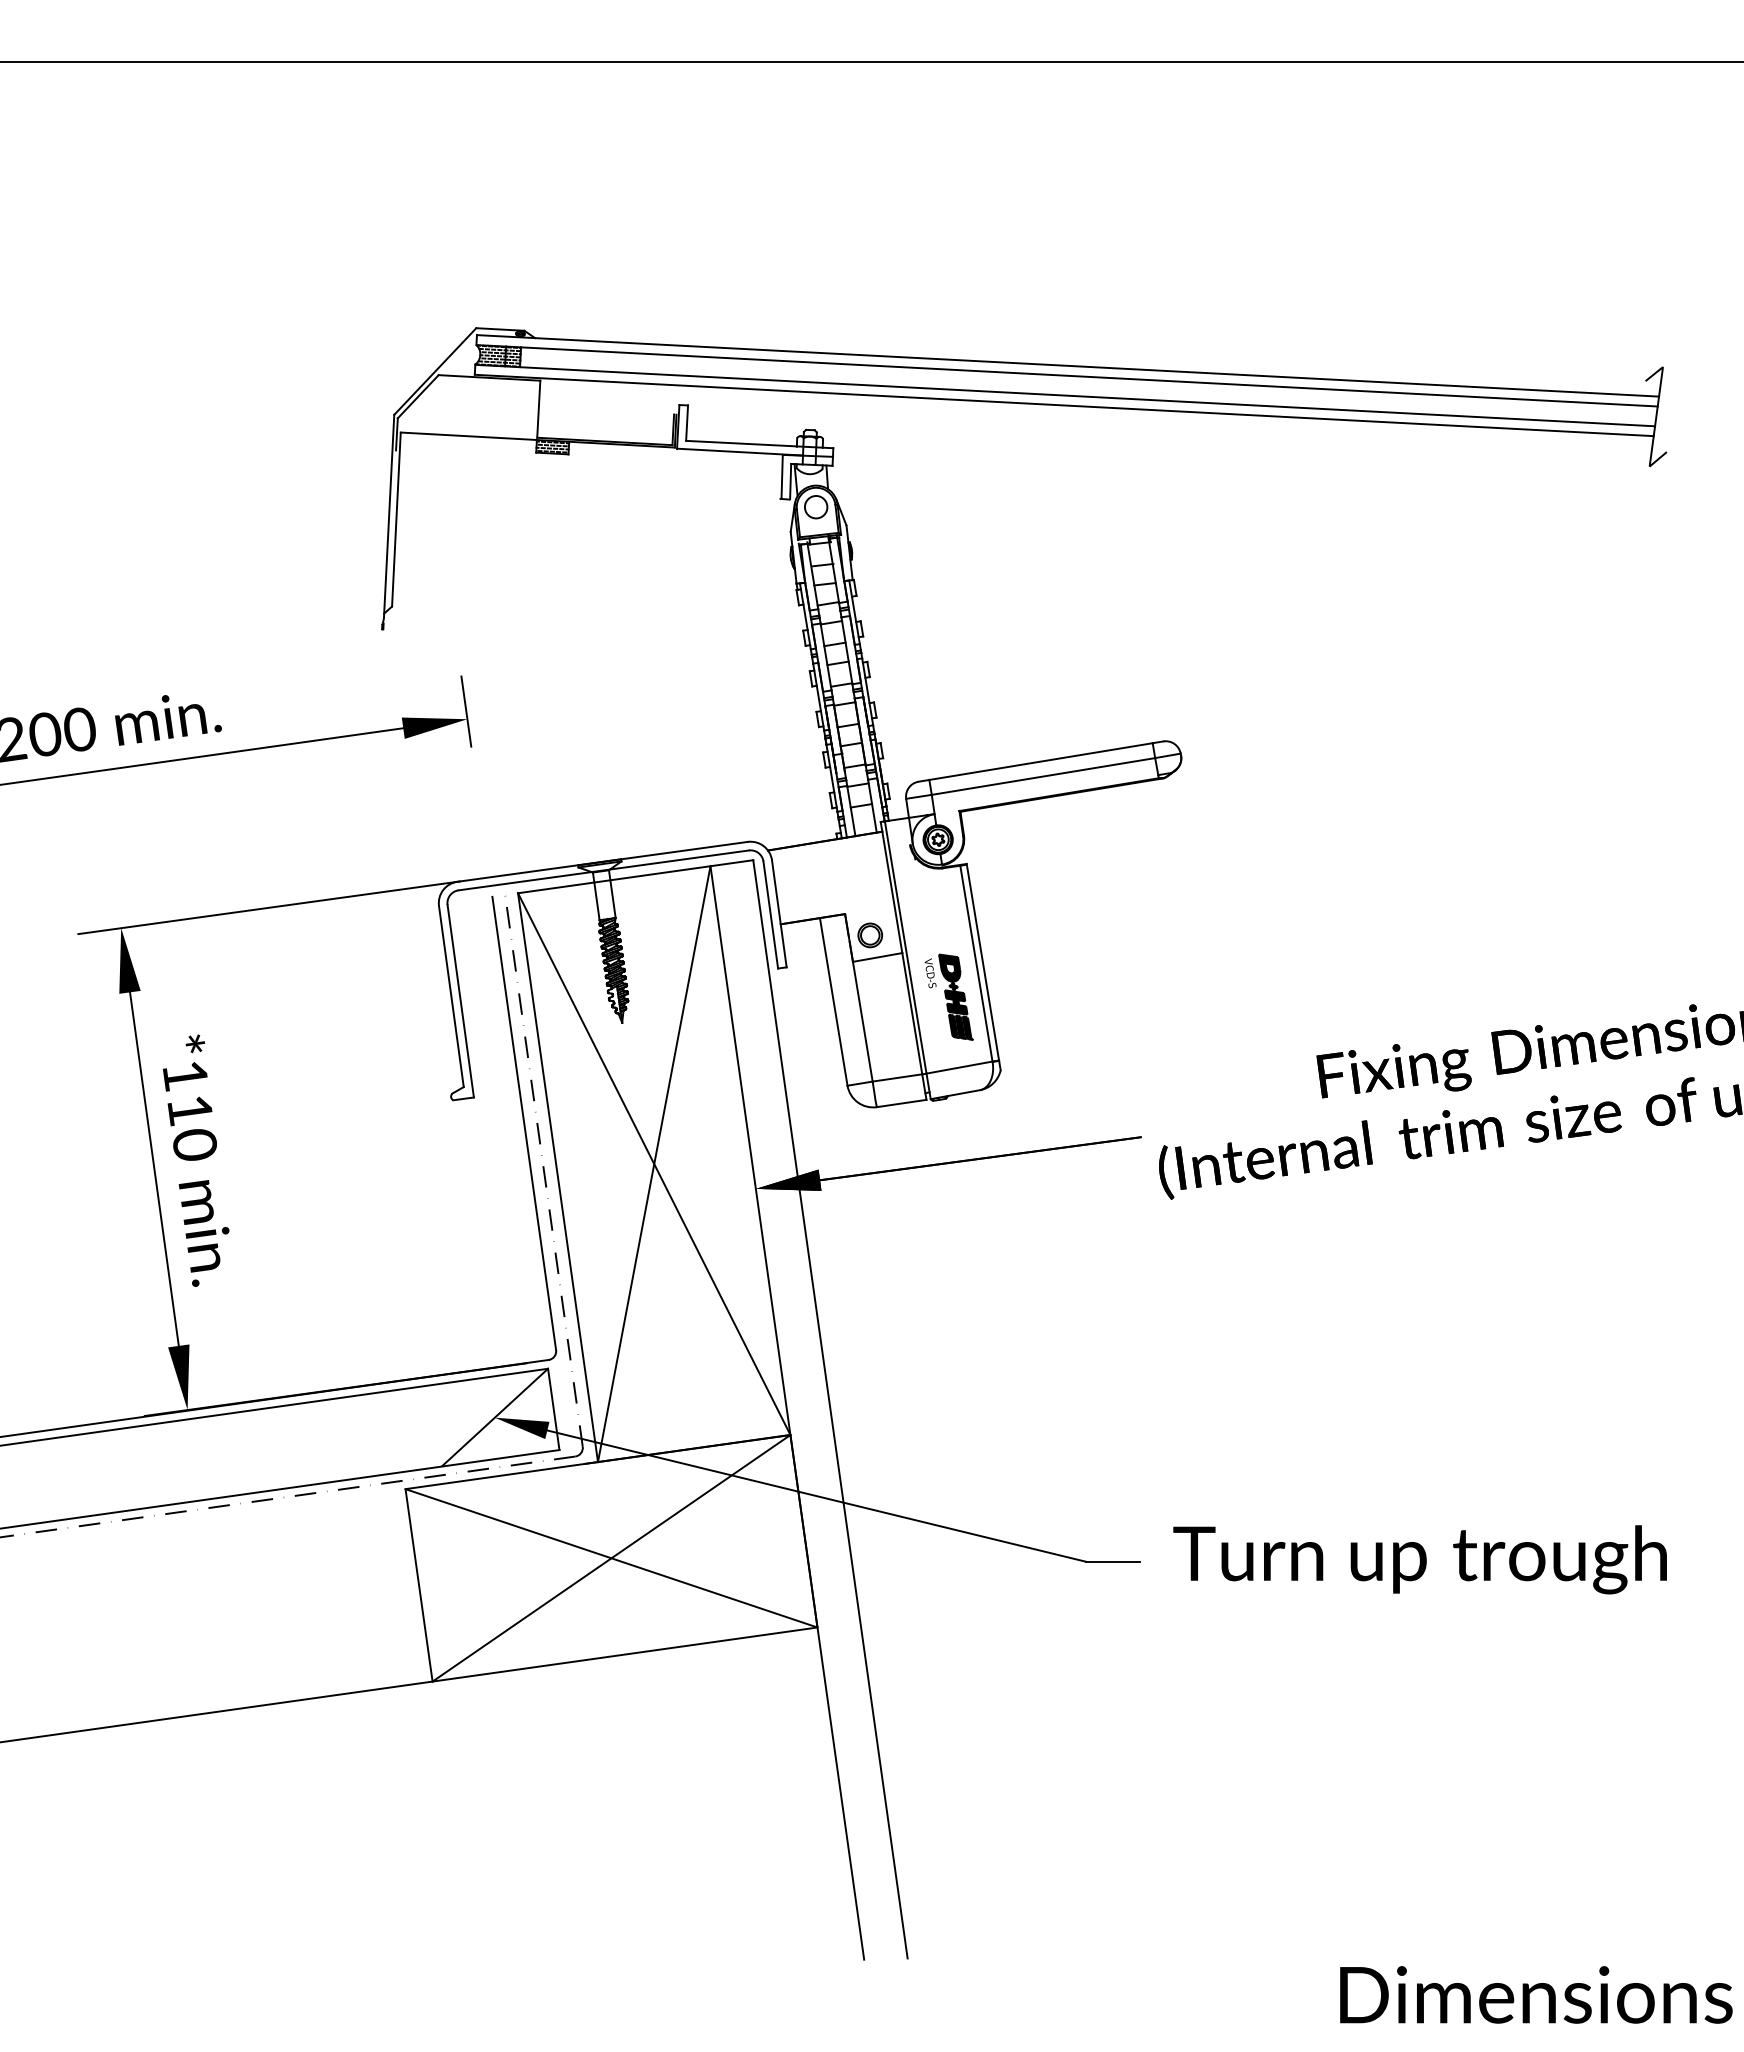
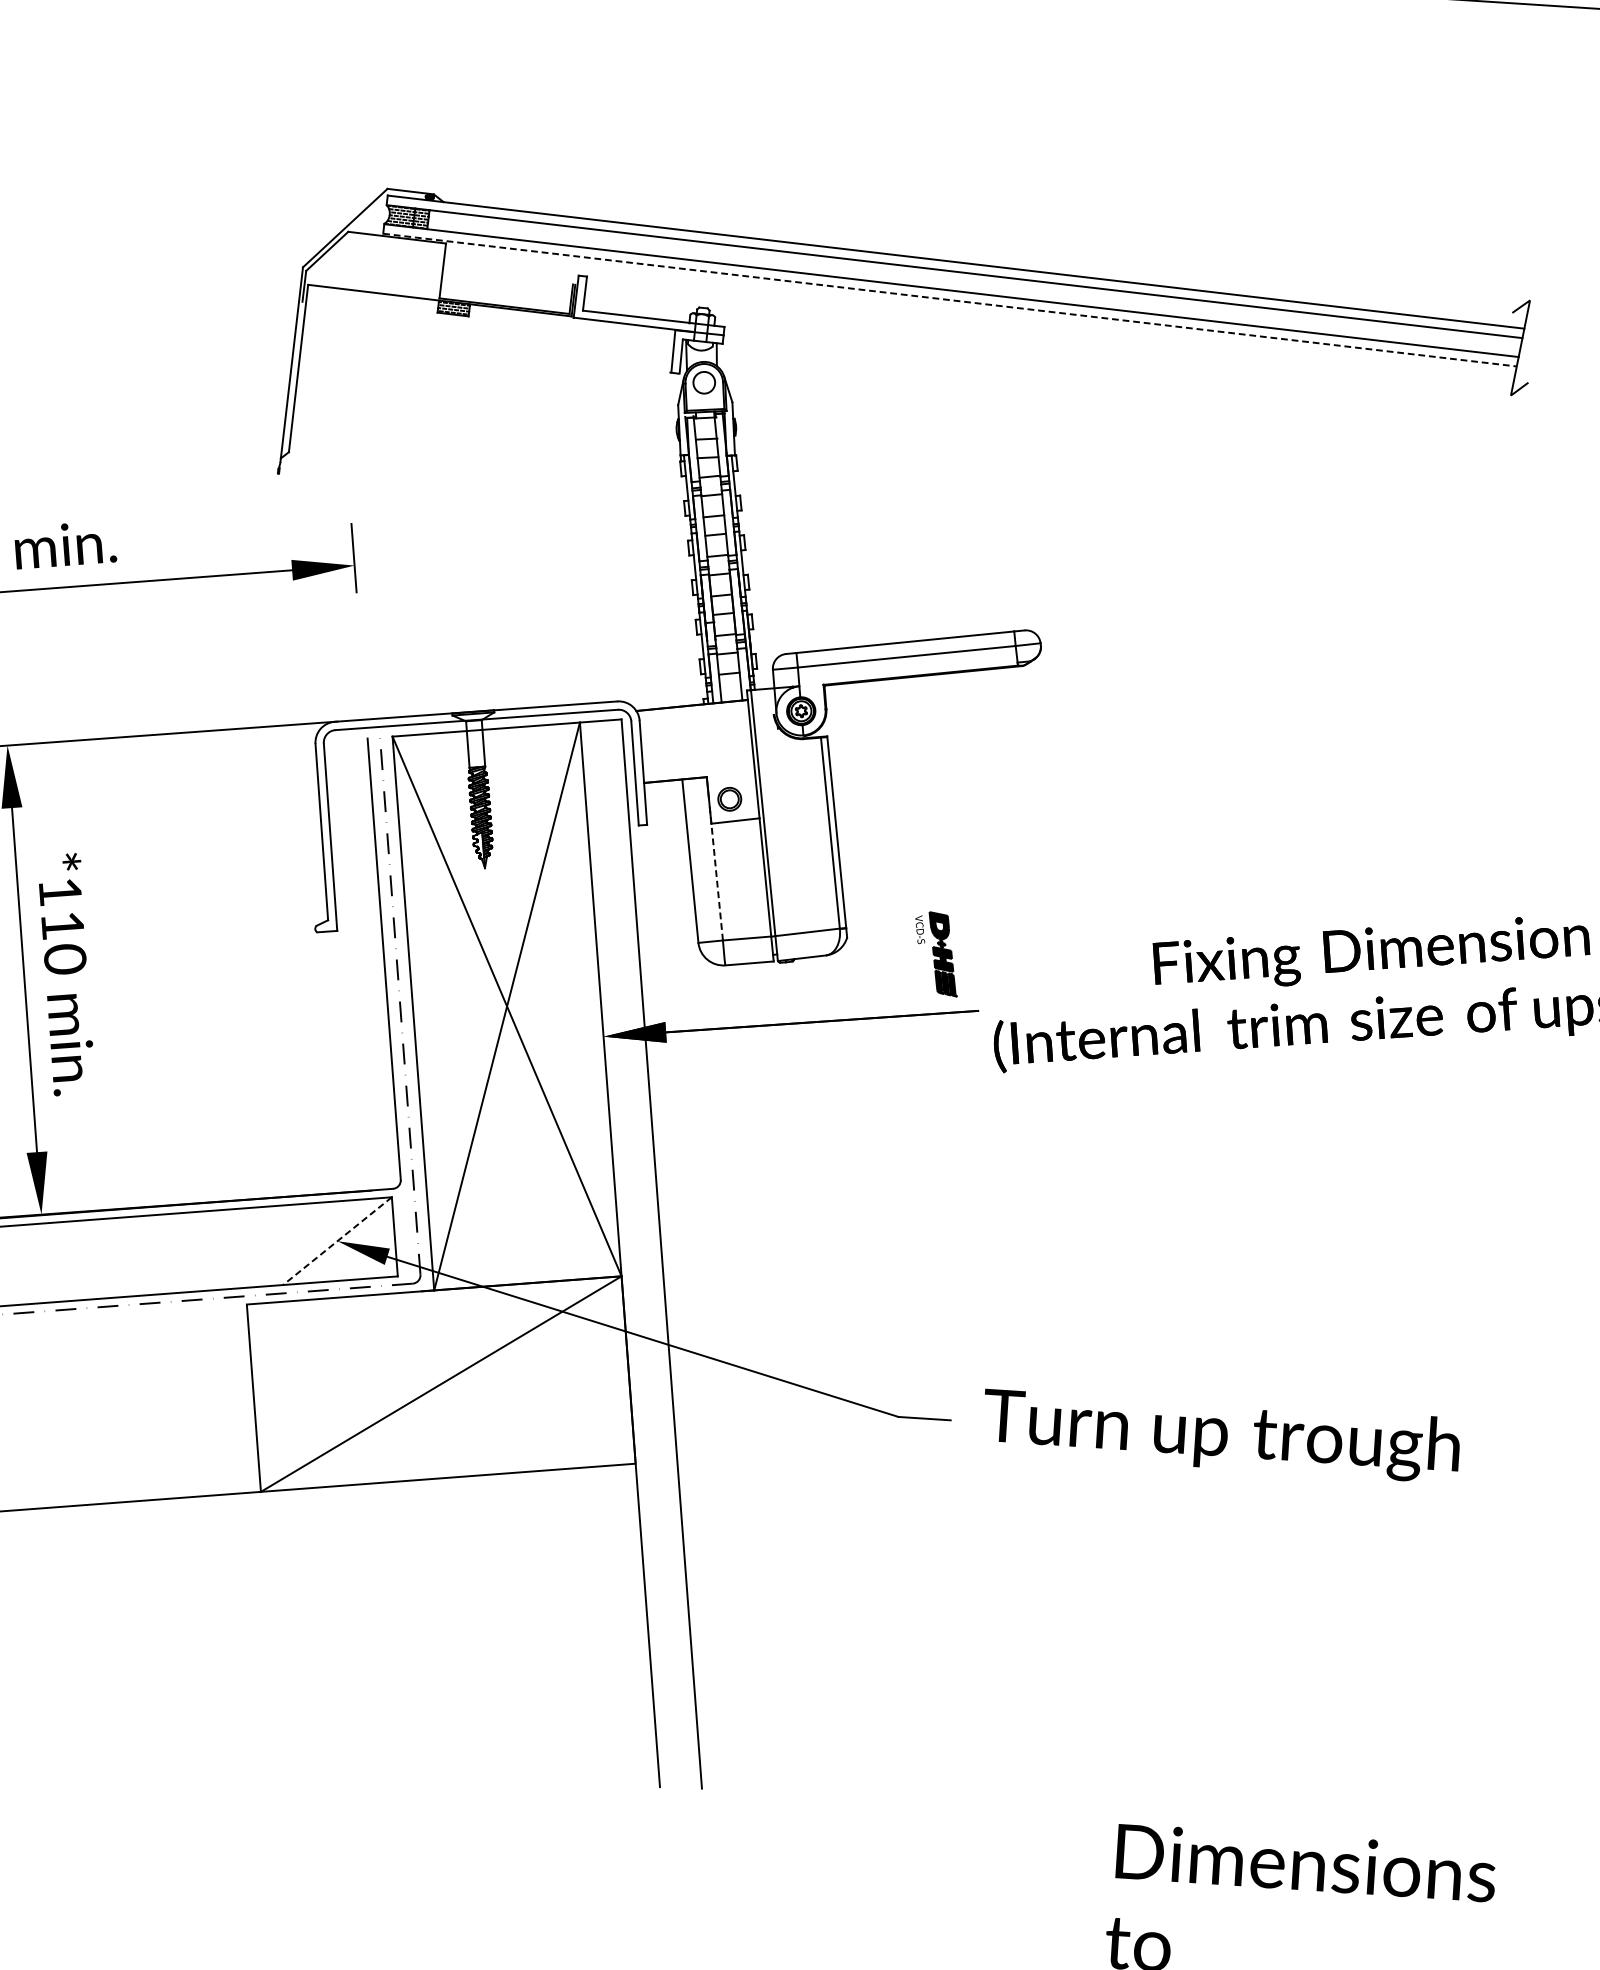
line: (1064, 405) -> (950, 300), solid -> dashed
part: (948, 996) -> (936, 953), moved
line: (861, 1011) -> (716, 872), solid -> dashed
line: (494, 1418) -> (337, 1241), solid -> dashed
line: (611, 1558) -> (441, 1384), removed

